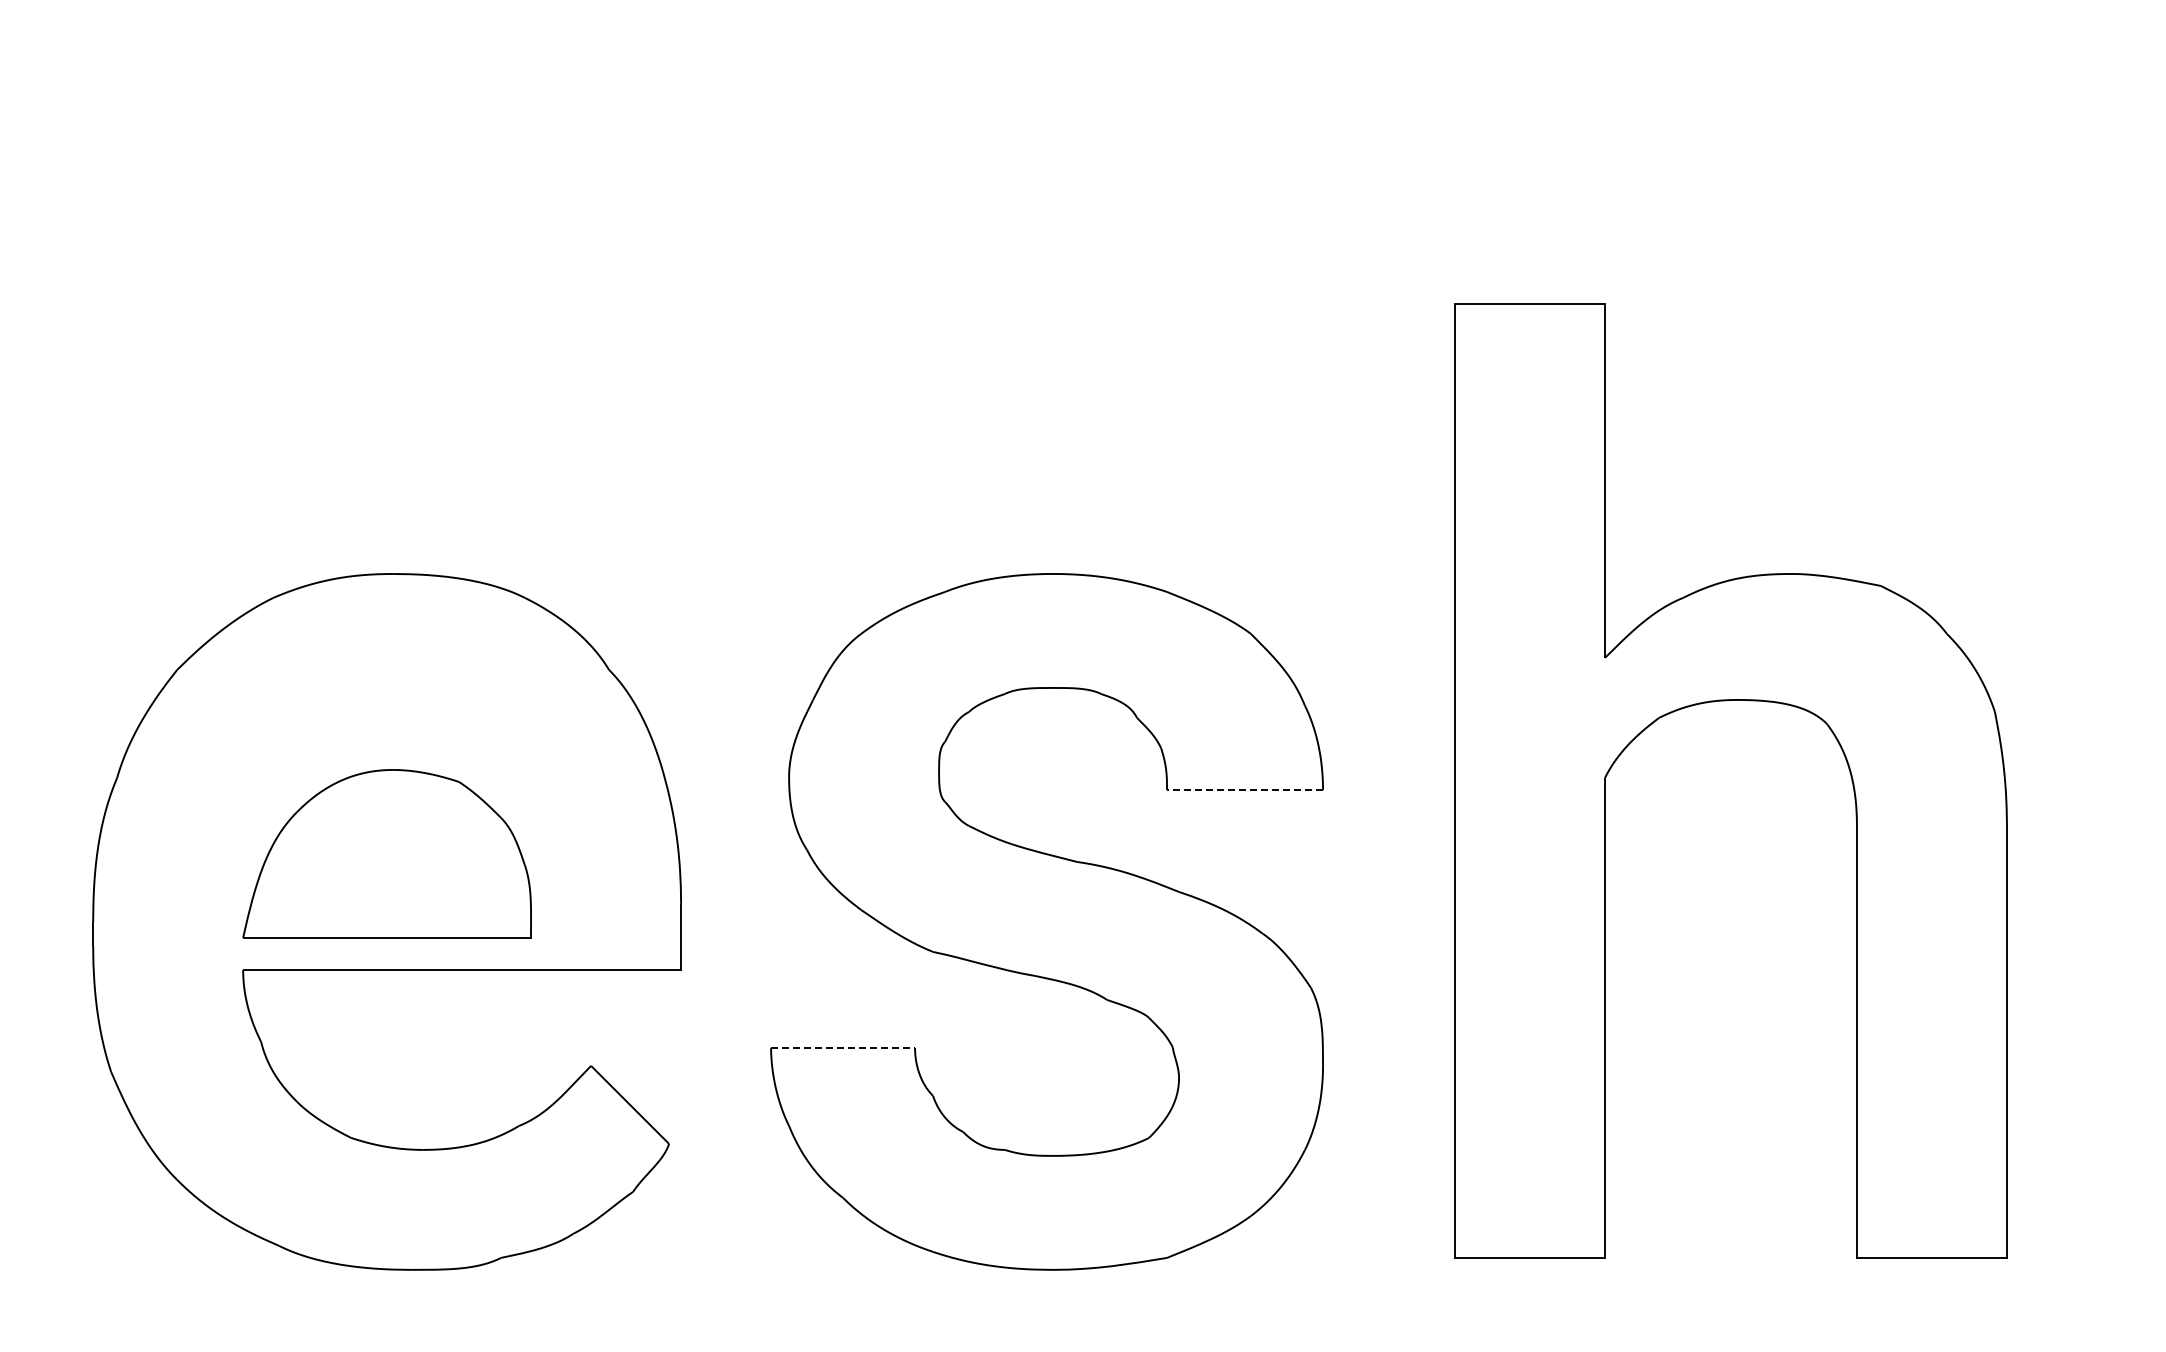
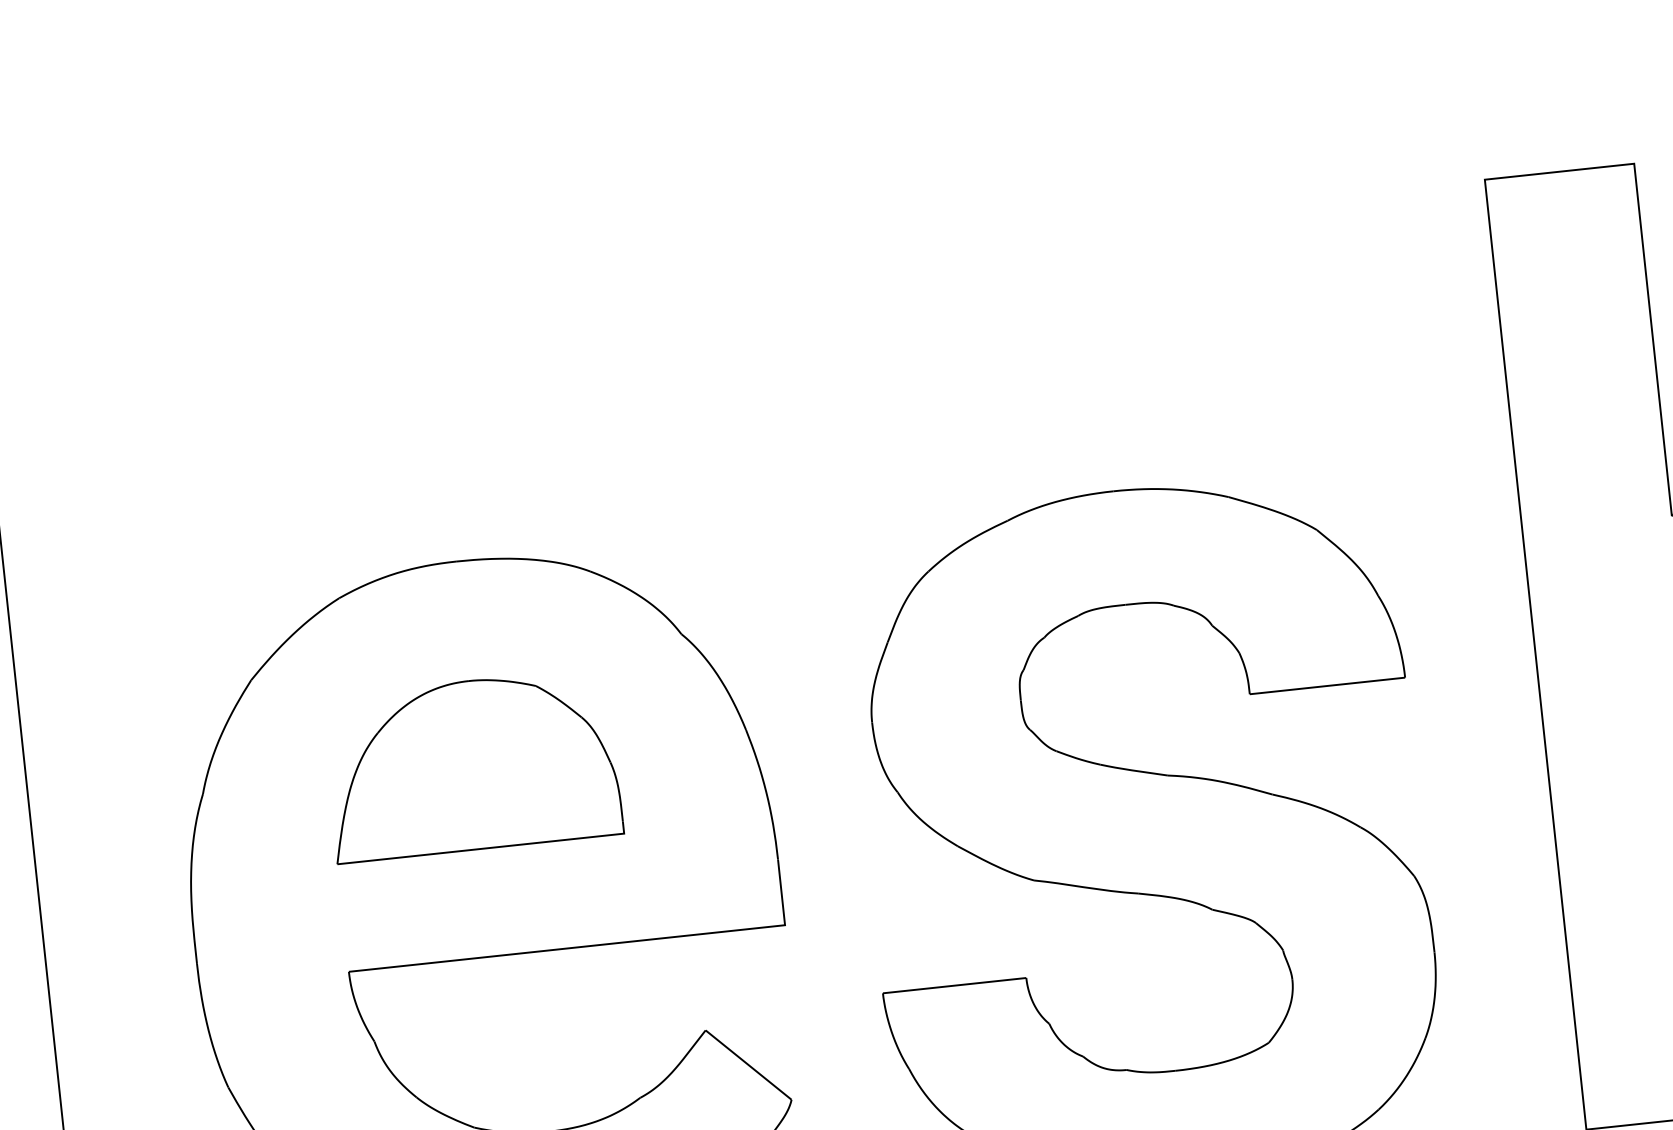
line: (1244, 789) -> (1326, 685), dashed -> solid
part: (386, 853) -> (471, 764), moved
line: (843, 1047) -> (955, 985), dashed -> solid

